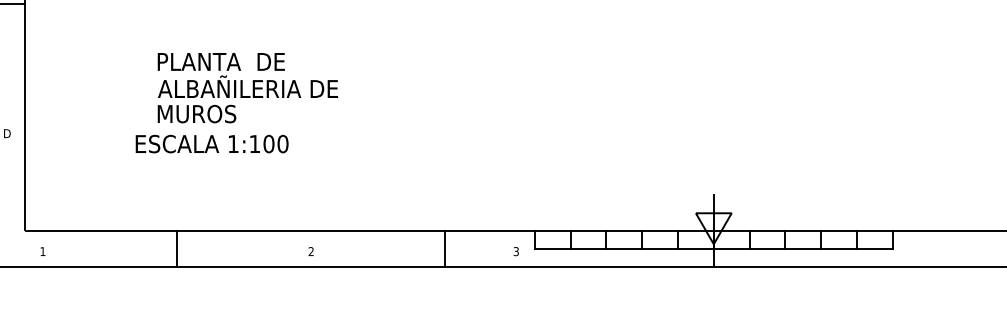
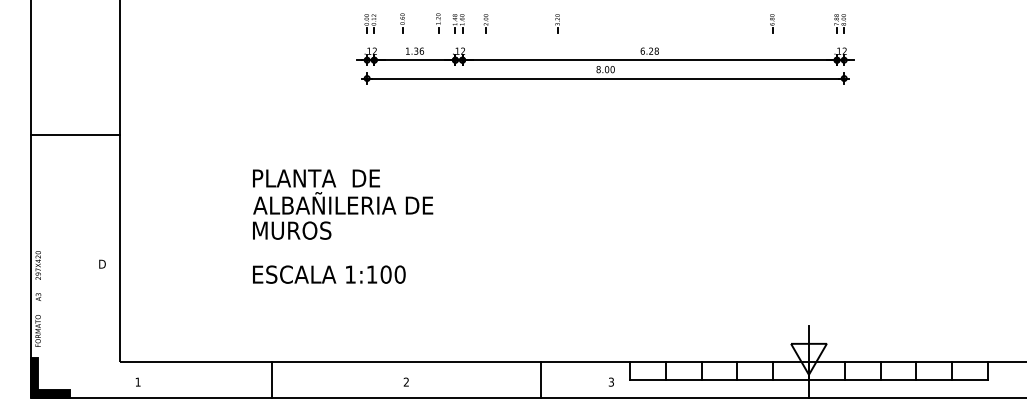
text: (248, 87) -> (343, 204), moved
text: (212, 143) -> (329, 274), moved

